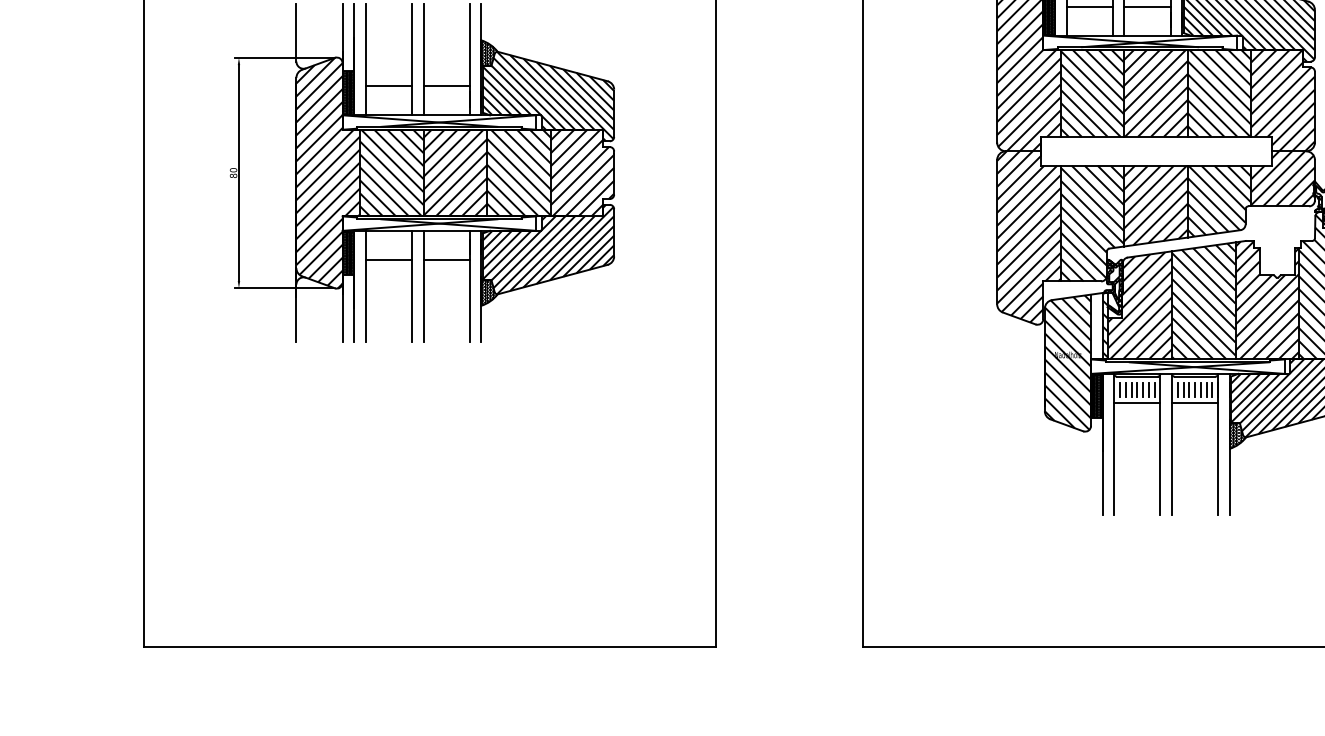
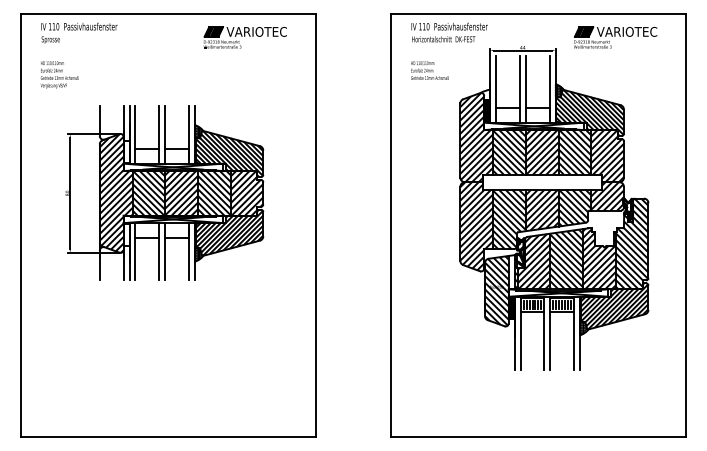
hatch: (348, 93) -> (126, 152), removed
hatch: (348, 252) -> (126, 234), removed

